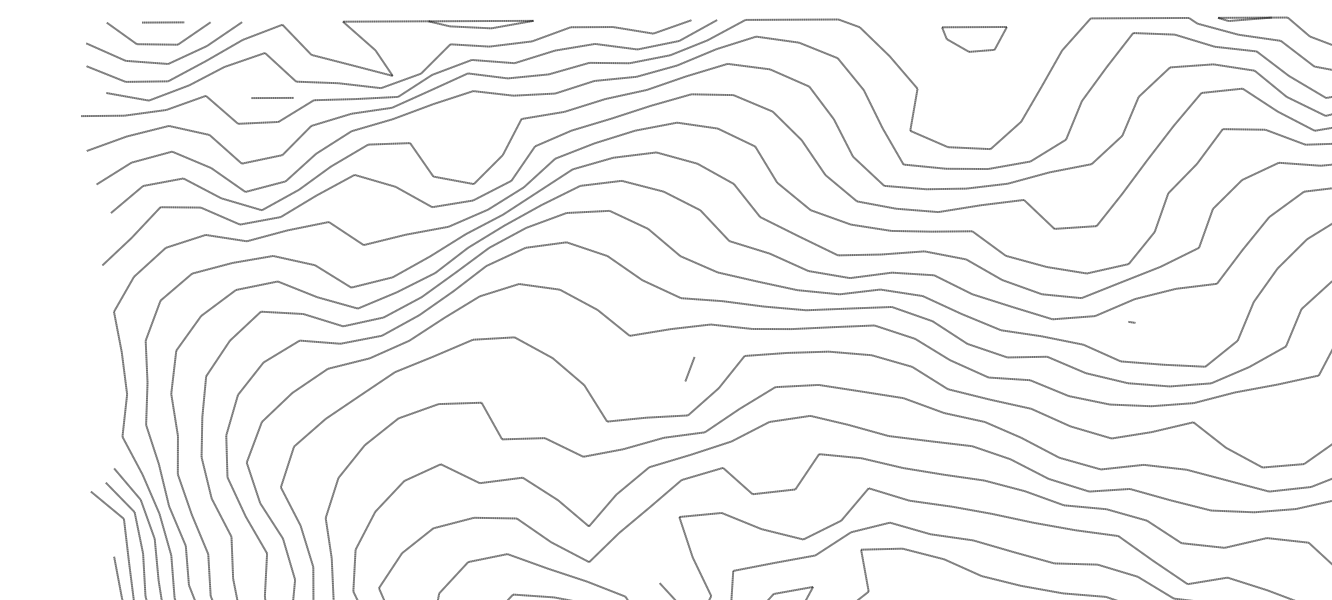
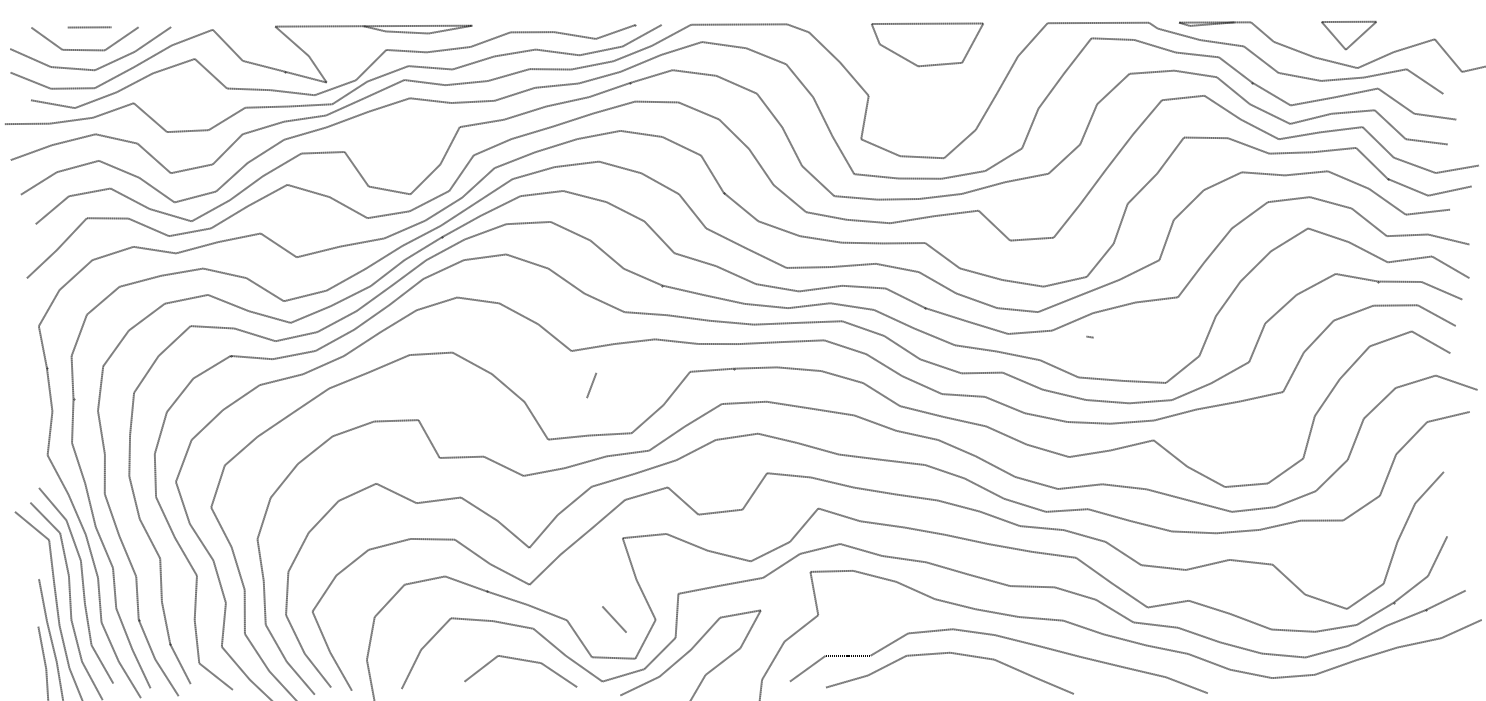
part: (974, 39) -> (927, 44), size x1.67
line: (272, 98) -> (202, 105), removed
line: (689, 369) -> (591, 385), moved

